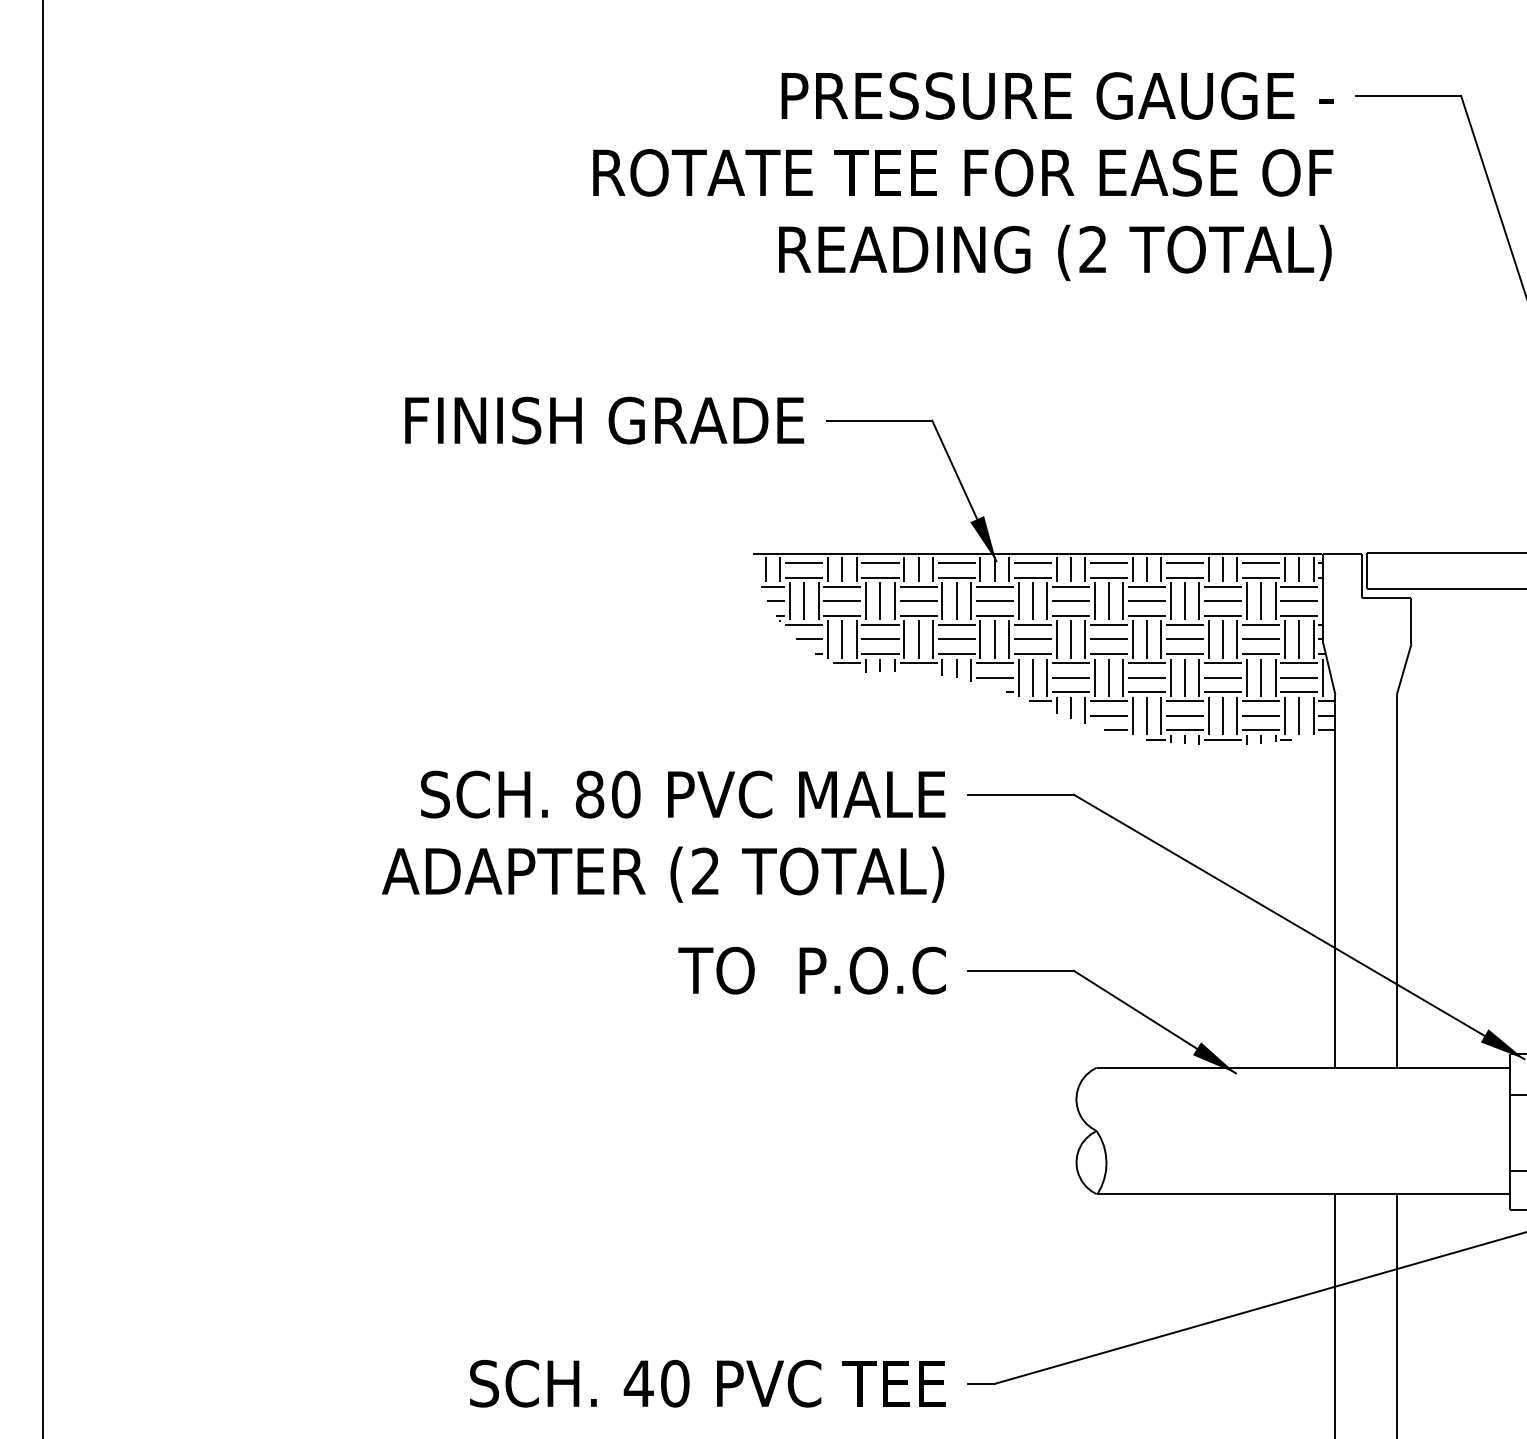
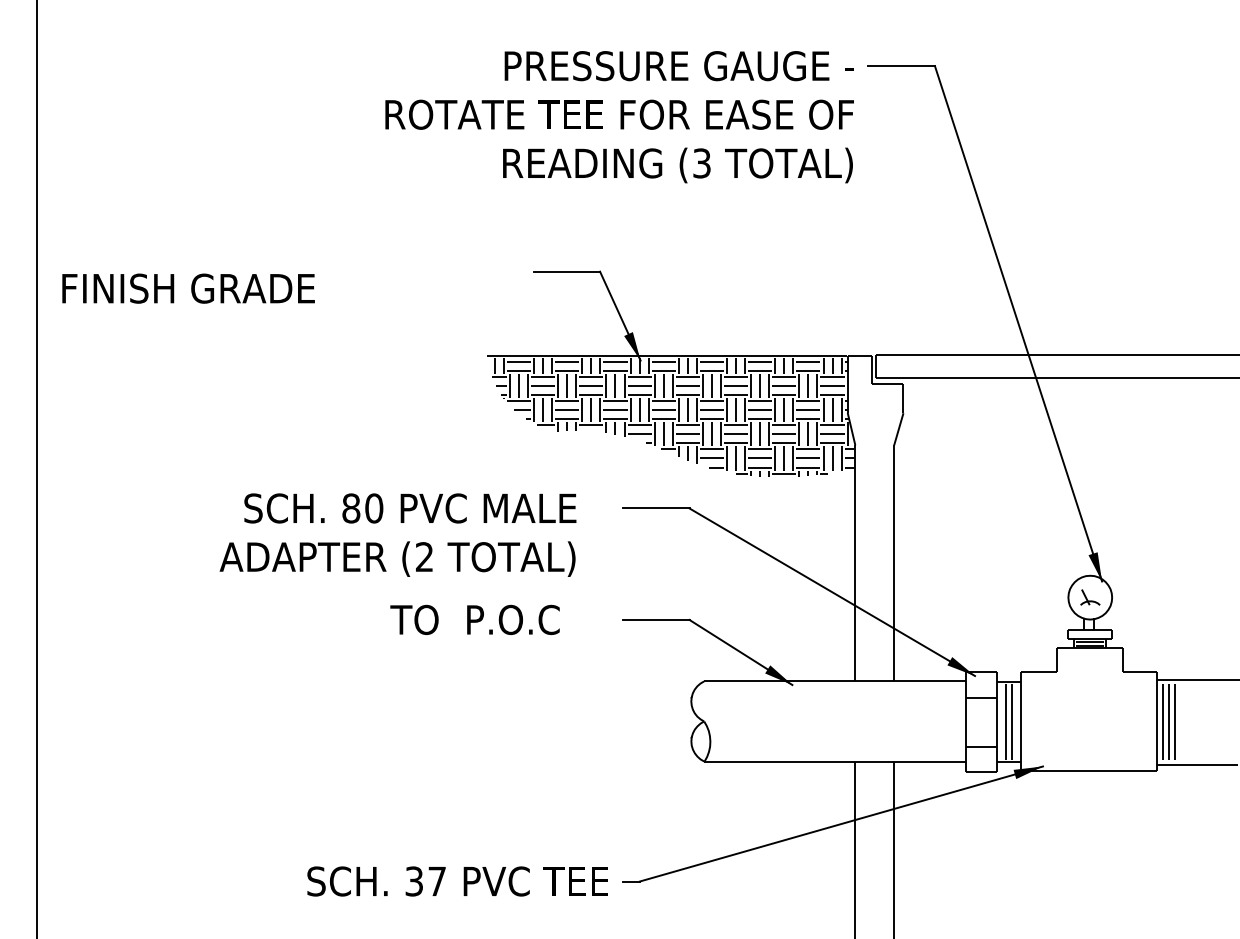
text: (1092, 249) -> (701, 163), (2 -> (3
text: (604, 420) -> (188, 288), moved
text: (662, 835) -> (397, 534), moved
text: (811, 969) -> (474, 619), moved
text: (656, 1383) -> (425, 881), 40 -> 37

